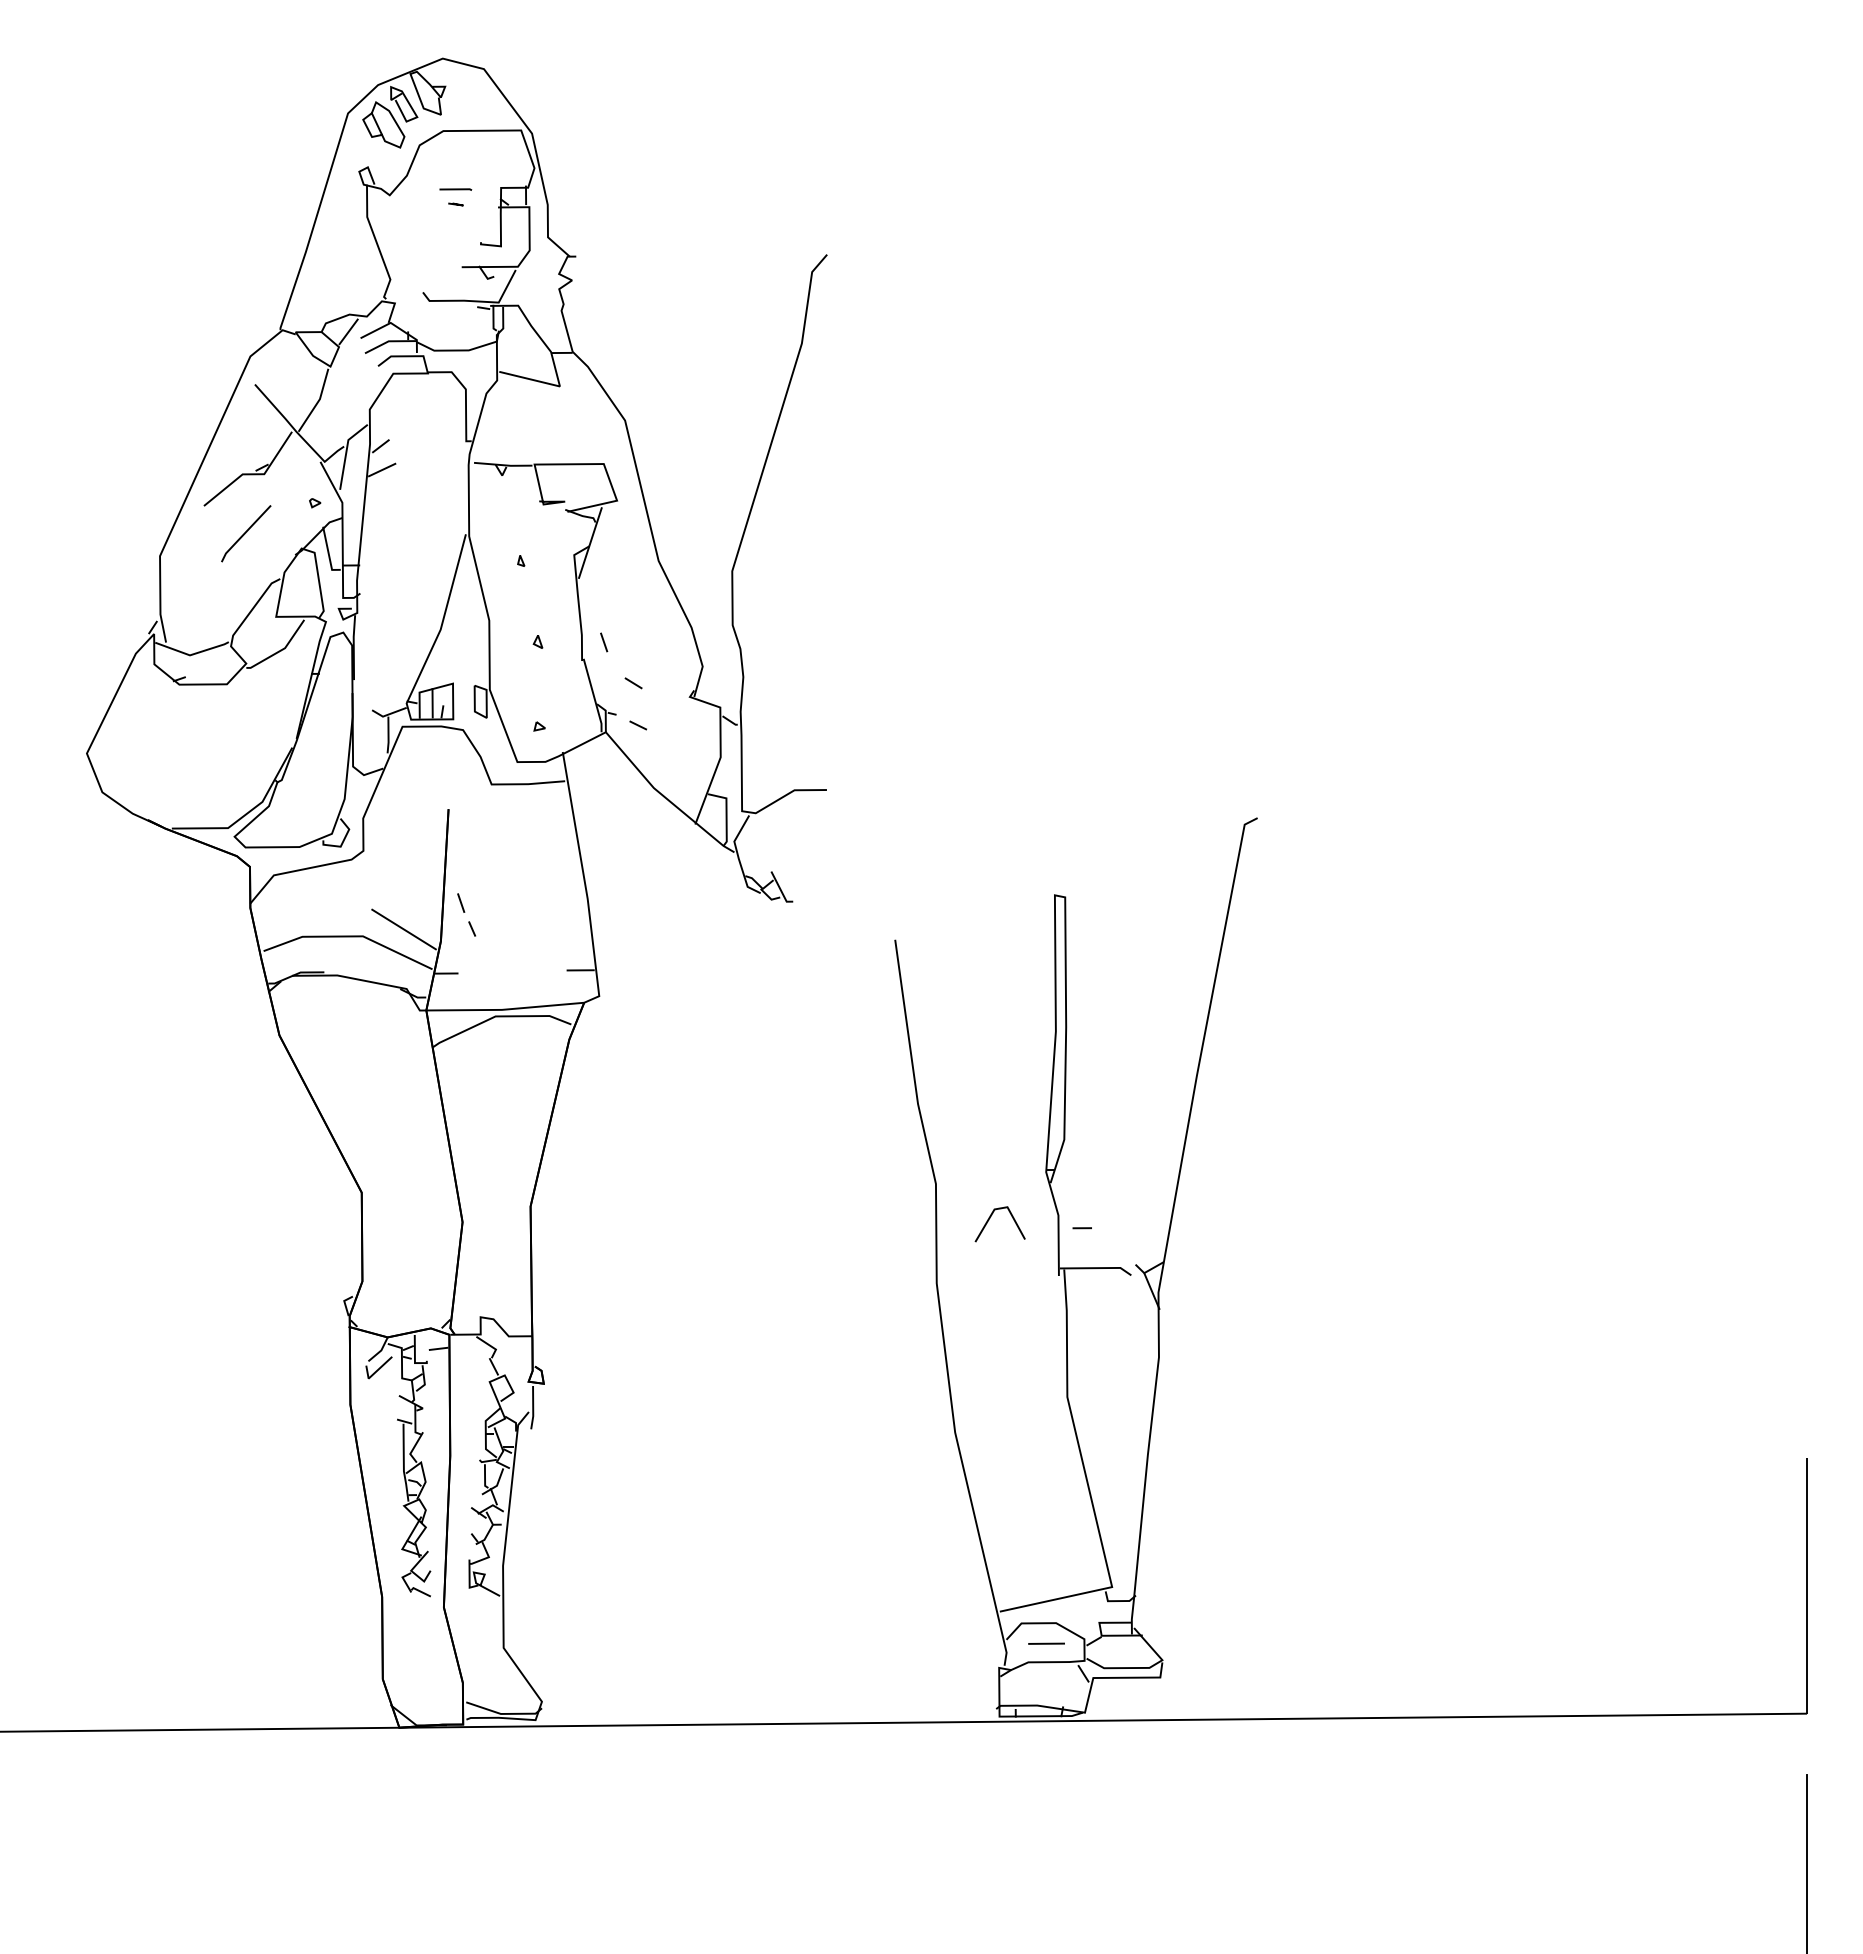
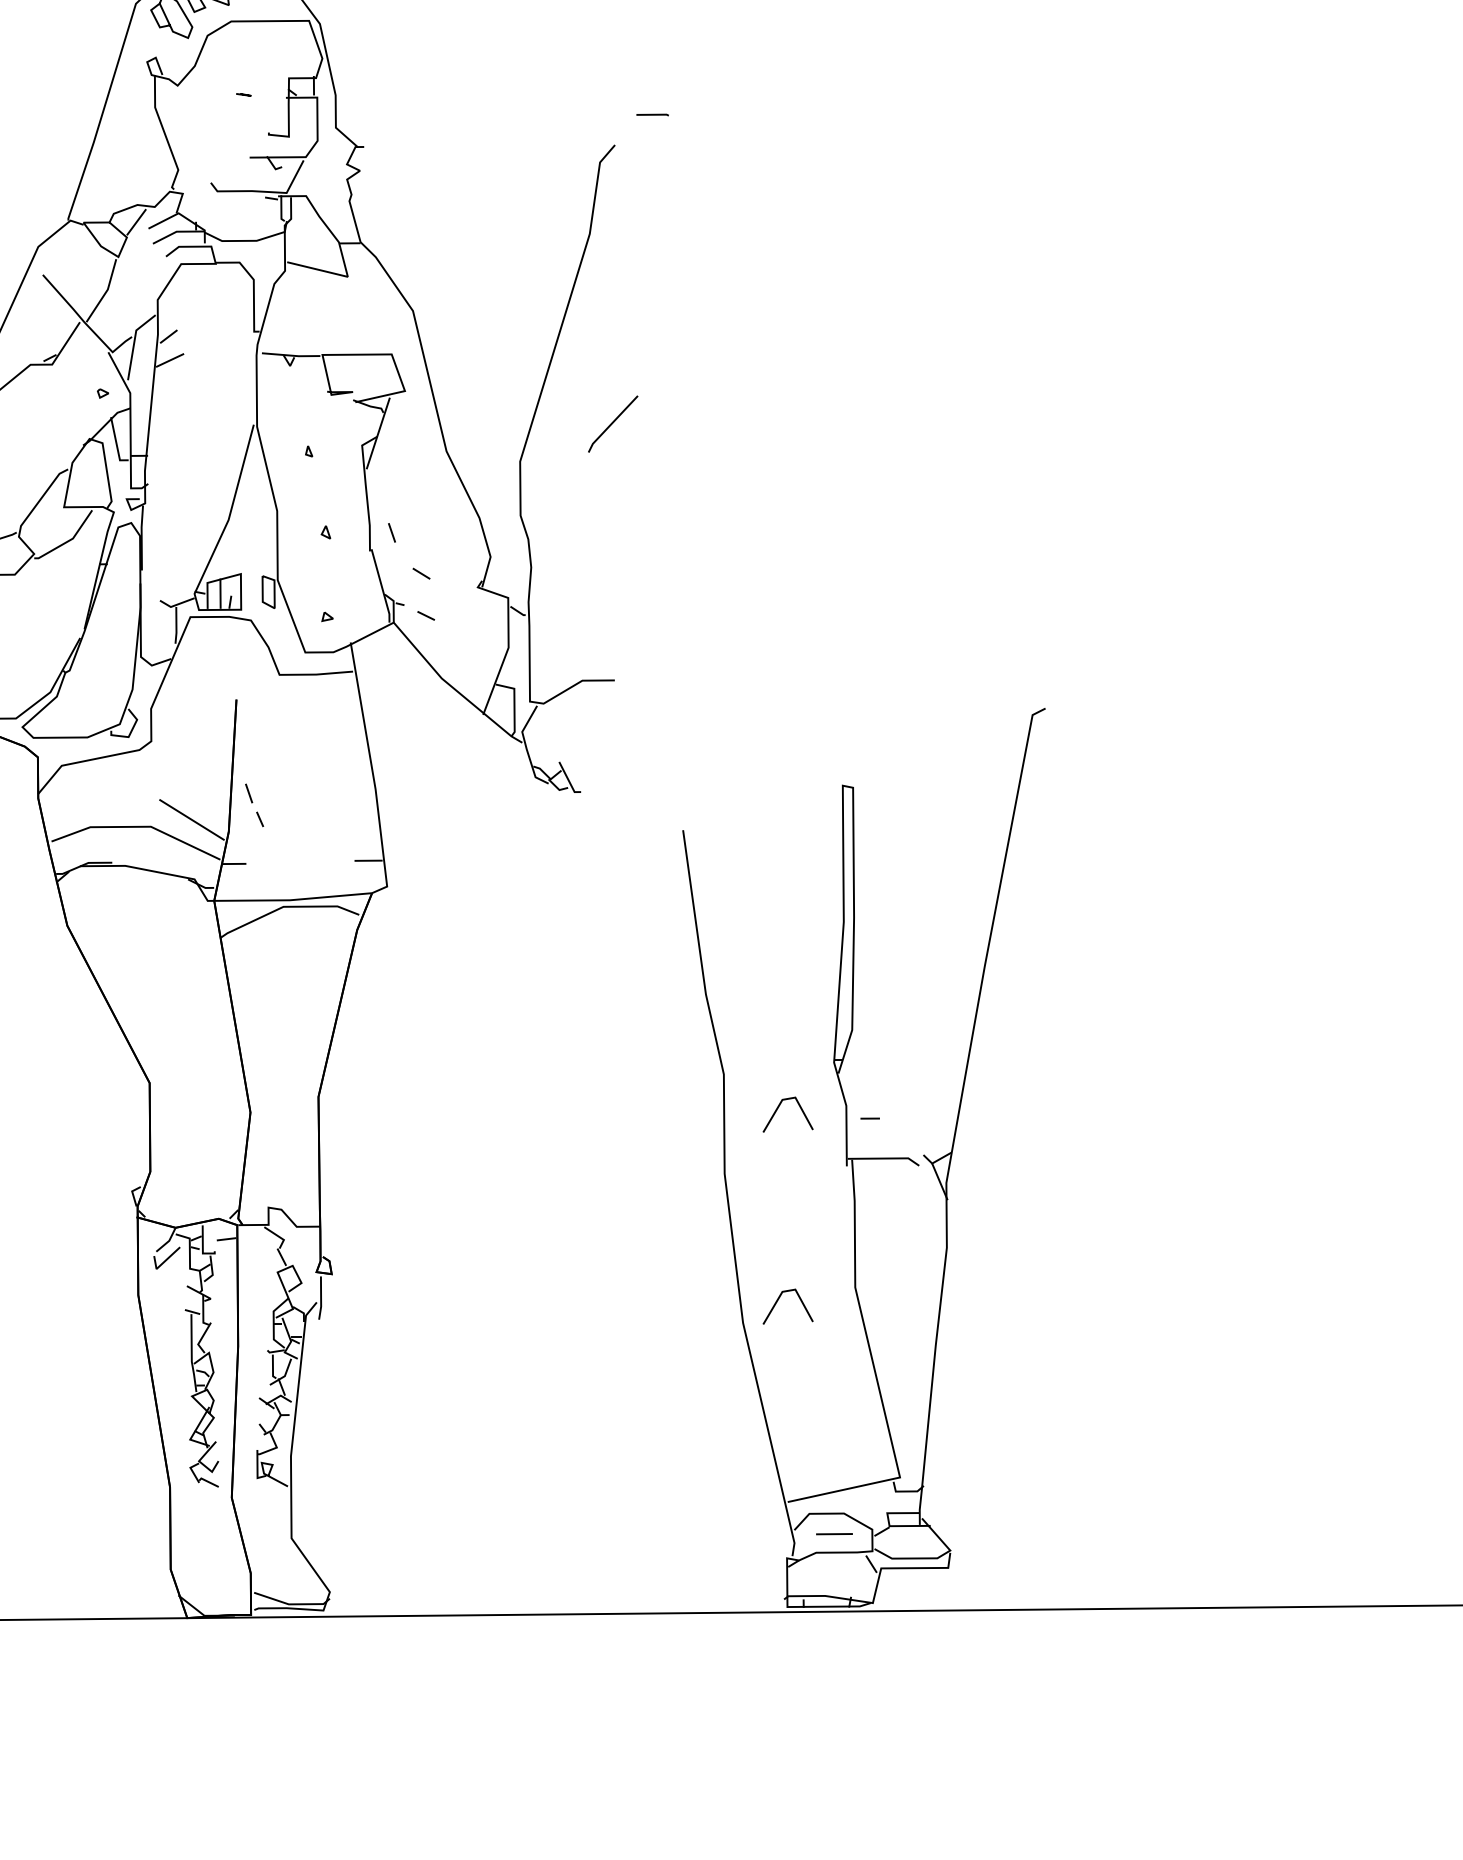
line: (455, 189) -> (652, 114), moved
line: (246, 533) -> (613, 423), moved
line: (989, 1412) -> (777, 1302), added

